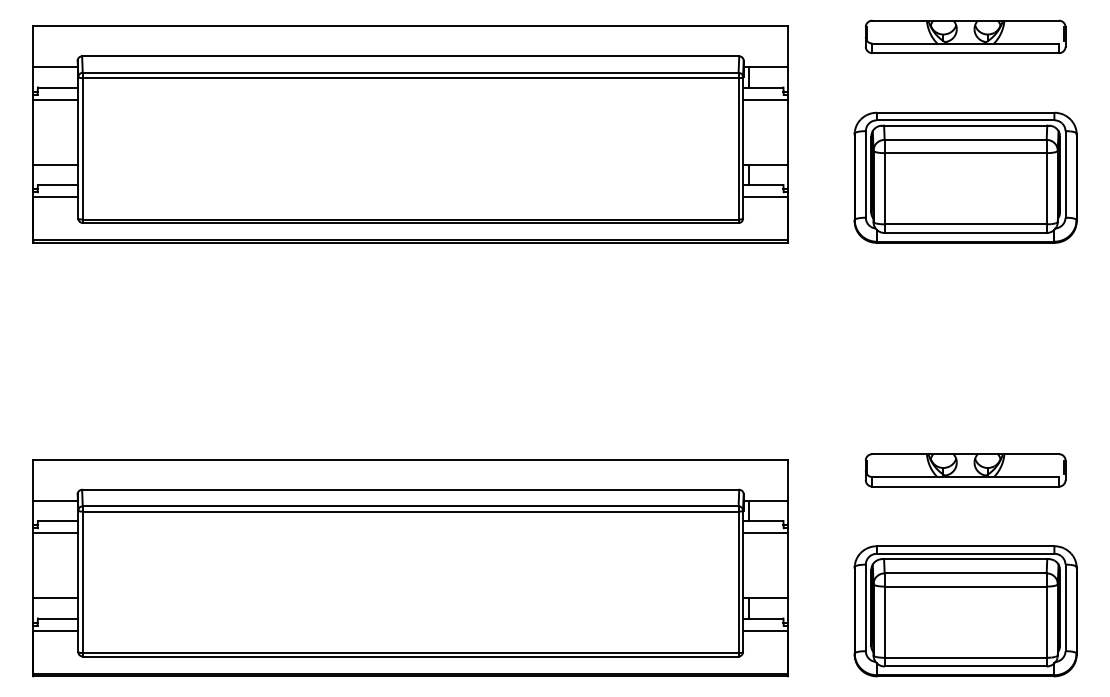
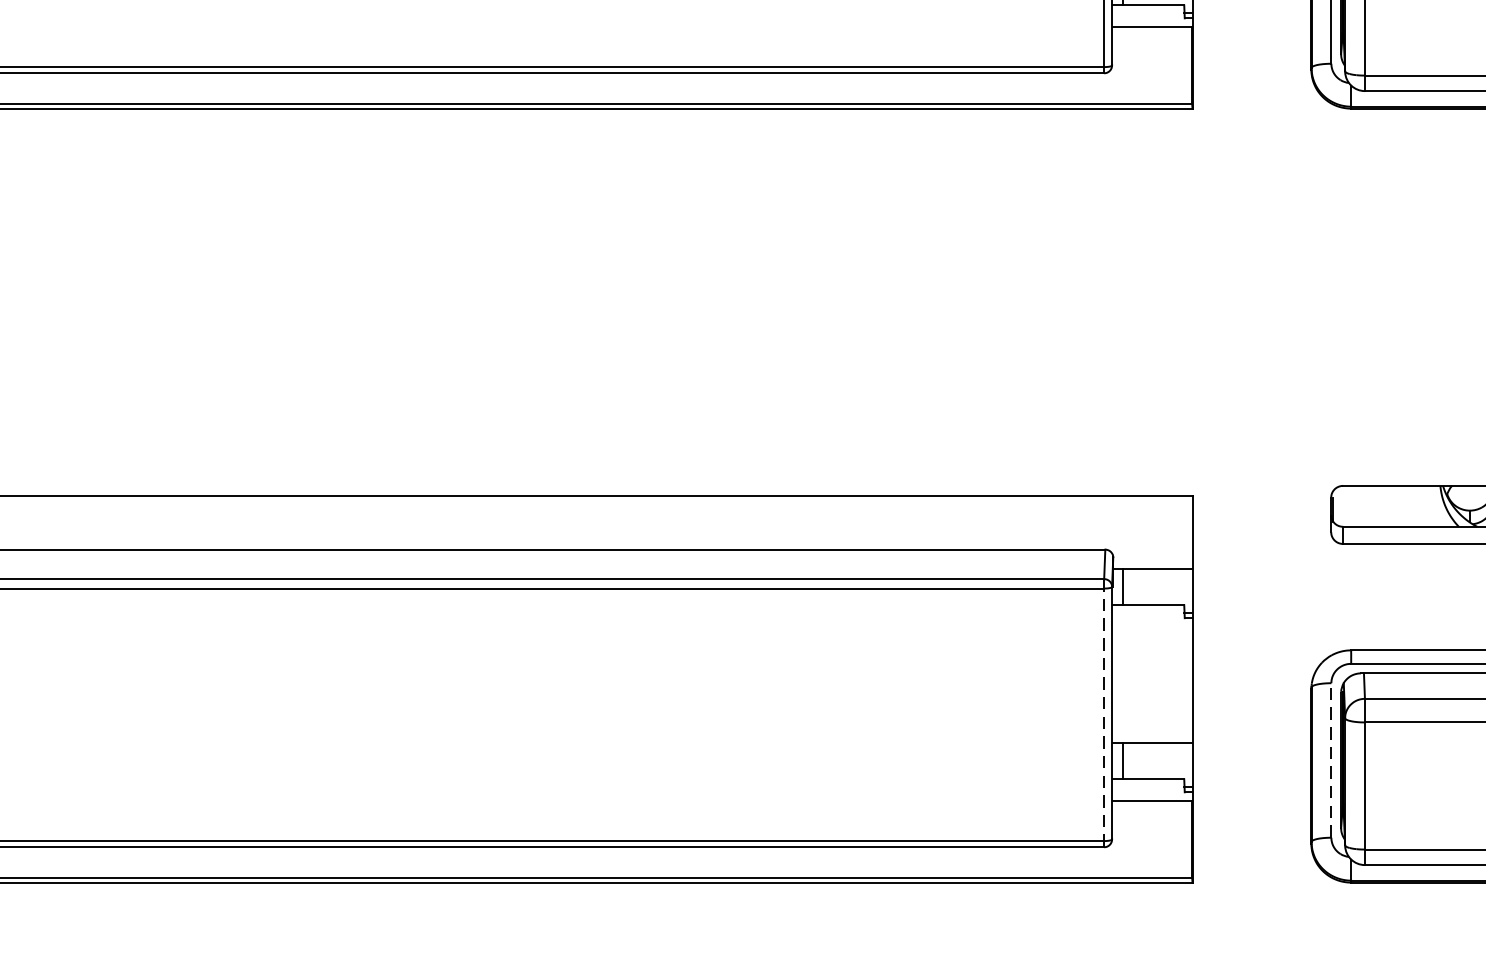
line: (765, 533) -> (1152, 627), removed
line: (738, 581) -> (1103, 713), solid -> dashed
line: (865, 607) -> (1330, 759), solid -> dashed

